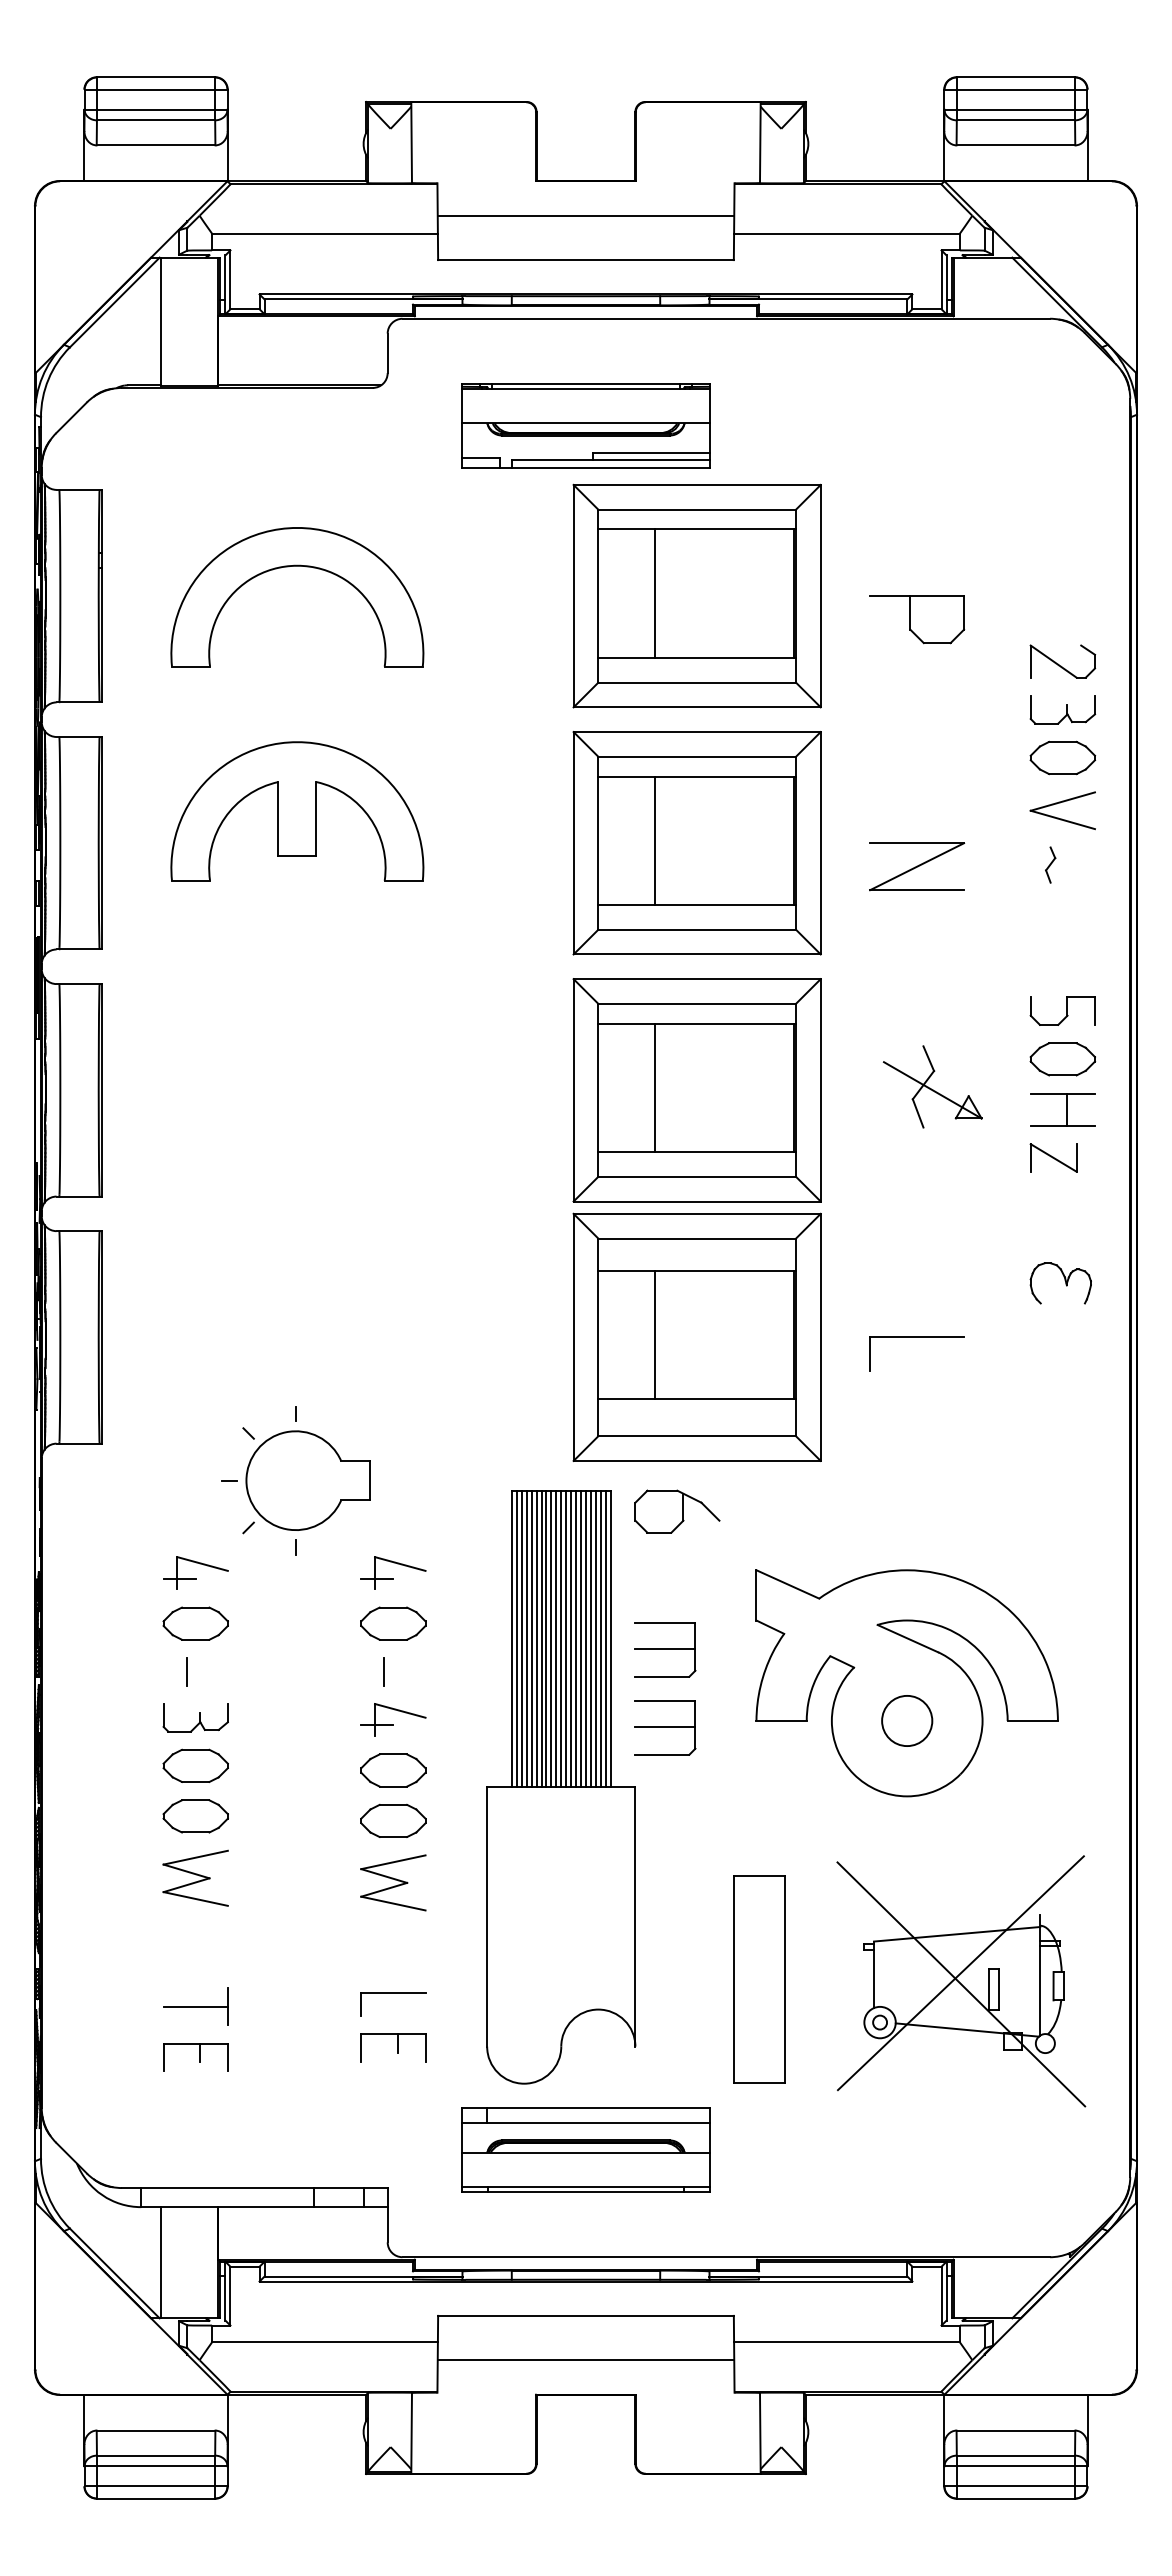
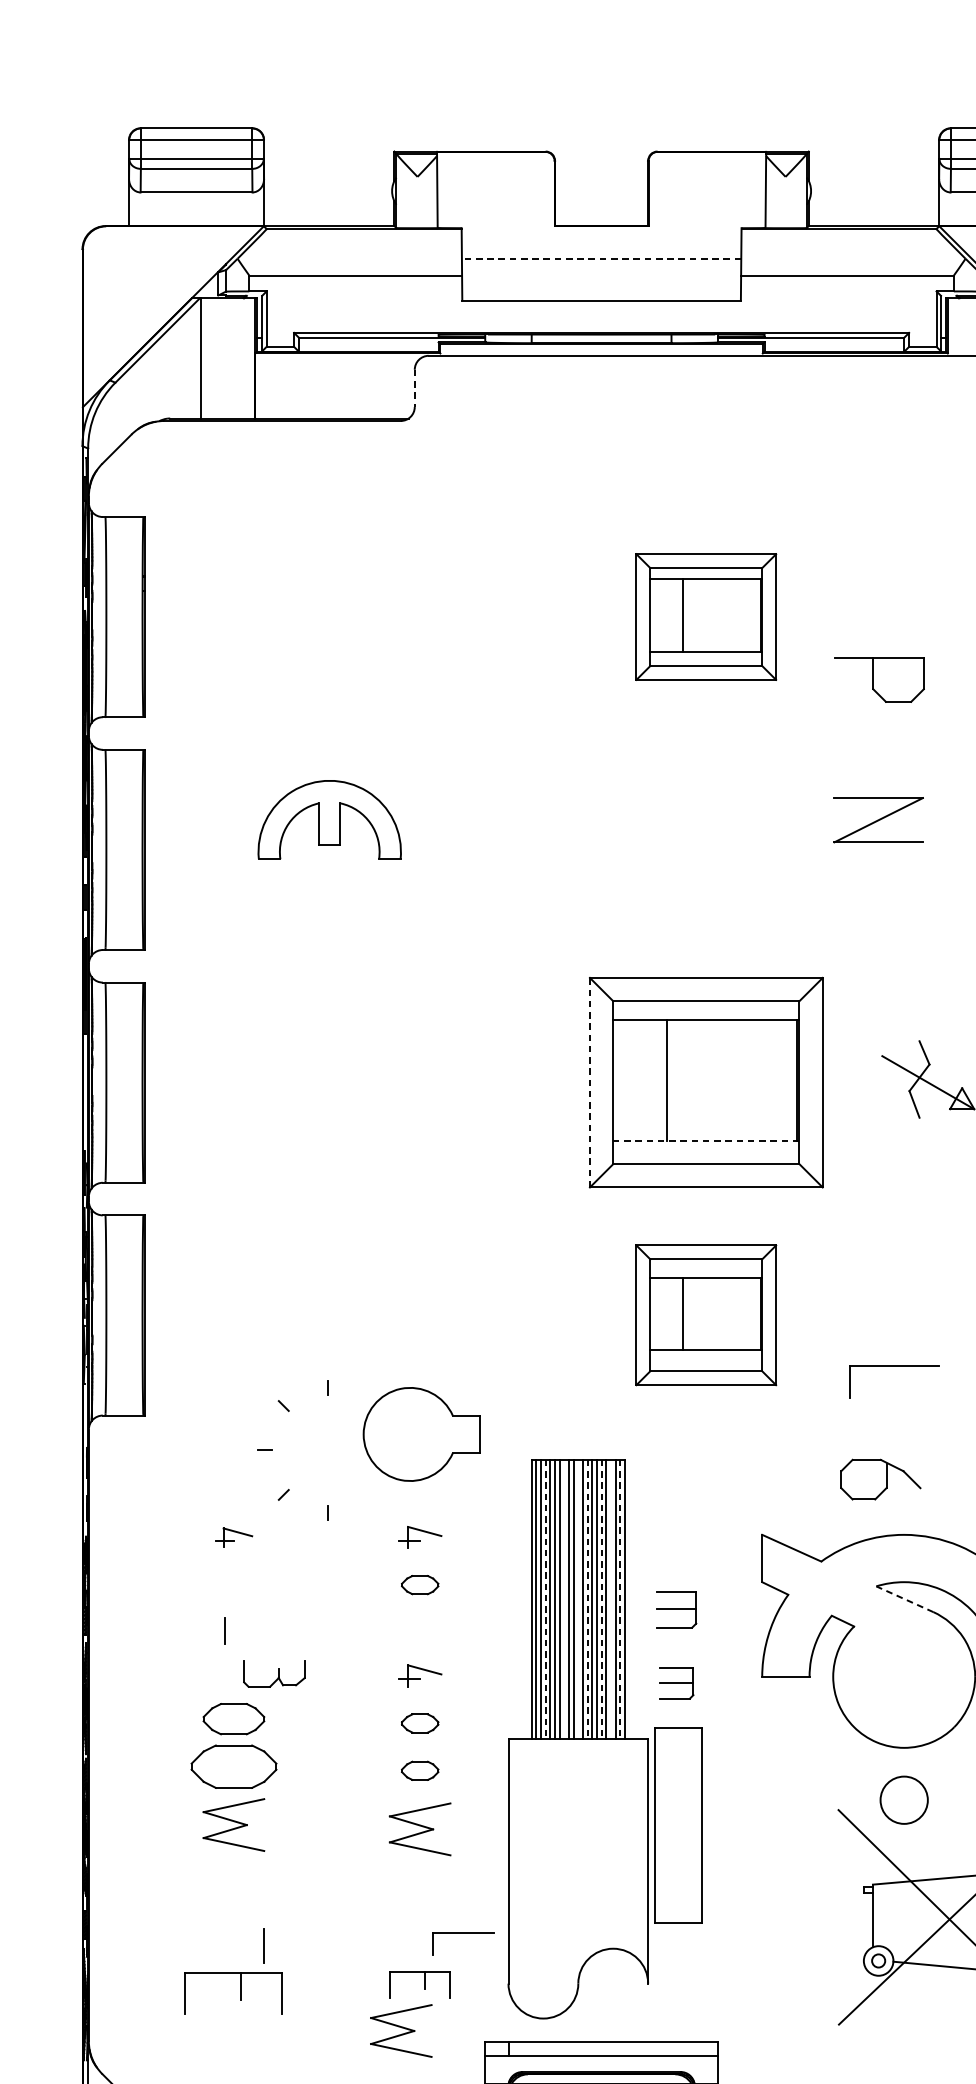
line: (585, 215) -> (601, 258), solid -> dashed
line: (387, 353) -> (414, 388), solid -> dashed
part: (585, 425) -> (601, 456), removed
part: (297, 566) -> (329, 589), removed
part: (696, 595) -> (705, 616), size x0.6
part: (917, 619) -> (879, 679), moved
part: (297, 811) -> (329, 820), size x0.6
part: (696, 843) -> (705, 850), removed
part: (917, 866) -> (879, 820), moved
line: (573, 1089) -> (589, 1081), solid -> dashed
line: (697, 1152) -> (706, 1141), solid -> dashed
part: (696, 1336) -> (705, 1314), size x0.6
part: (916, 1337) -> (894, 1366), moved
part: (307, 1480) -> (421, 1434), moved
part: (677, 1511) -> (880, 1479), moved
part: (195, 1572) -> (233, 1536), size x0.6
part: (393, 1572) -> (420, 1536), size x0.7
part: (195, 1623) -> (233, 1584), removed
part: (393, 1623) -> (420, 1584), size x0.6
line: (546, 1638) -> (564, 1599), removed
line: (561, 1638) -> (578, 1599), removed
line: (595, 1638) -> (610, 1599), removed
line: (907, 1638) -> (904, 1599), solid -> dashed
line: (526, 1639) -> (545, 1600), solid -> dashed
line: (571, 1639) -> (587, 1600), solid -> dashed
line: (586, 1639) -> (602, 1600), solid -> dashed
line: (605, 1639) -> (619, 1600), solid -> dashed
part: (665, 1649) -> (676, 1609), size x0.7
line: (384, 1671) -> (411, 1630), removed
part: (195, 1717) -> (274, 1673), moved
part: (393, 1719) -> (420, 1675), size x0.7
circle: (907, 1720) -> (904, 1799), moved
part: (665, 1727) -> (676, 1682), size x0.6
part: (393, 1770) -> (420, 1723), size x0.6
part: (195, 1816) -> (233, 1766), size x1.4
part: (393, 1820) -> (420, 1770), size x0.6
part: (759, 1979) -> (678, 1825), moved
part: (393, 1993) -> (463, 1933), moved
line: (195, 2006) -> (233, 1945), removed
part: (195, 2057) -> (233, 1993), size x1.6
part: (373, 2096) -> (401, 2030), added

